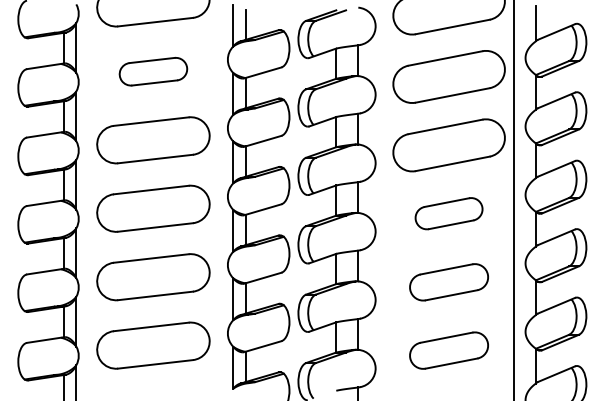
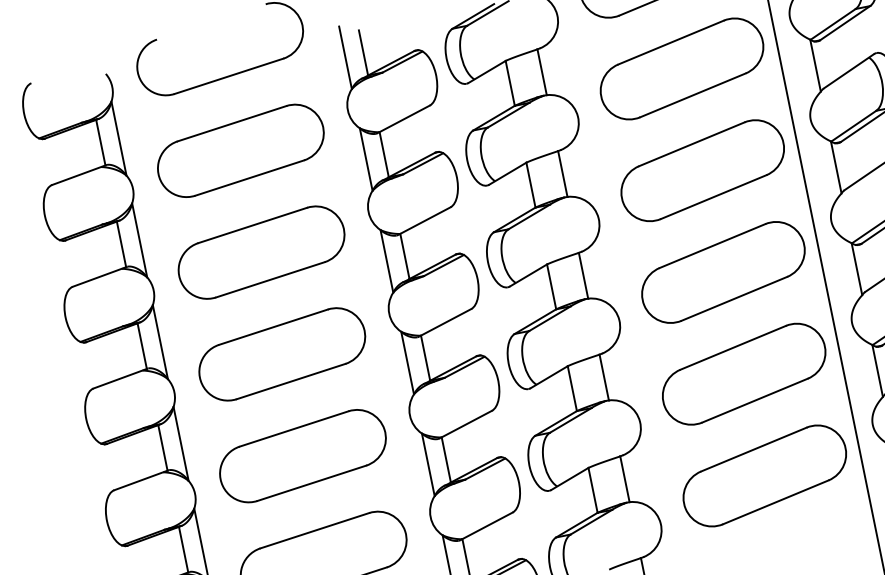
part: (153, 71) -> (240, 150), size x1.67
part: (448, 213) -> (722, 272), size x1.67
part: (448, 282) -> (743, 374), size x1.43
part: (448, 350) -> (763, 475), size x1.43

